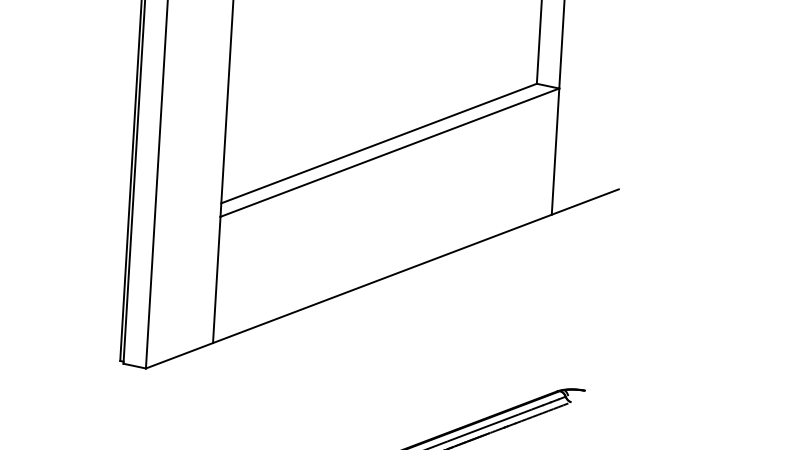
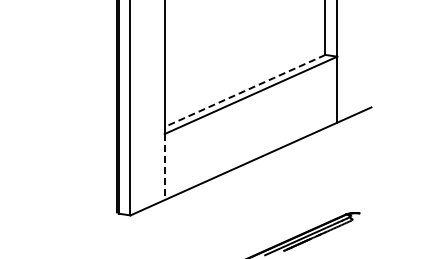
line: (377, 144) -> (244, 91), solid -> dashed
line: (216, 280) -> (164, 167), solid -> dashed

